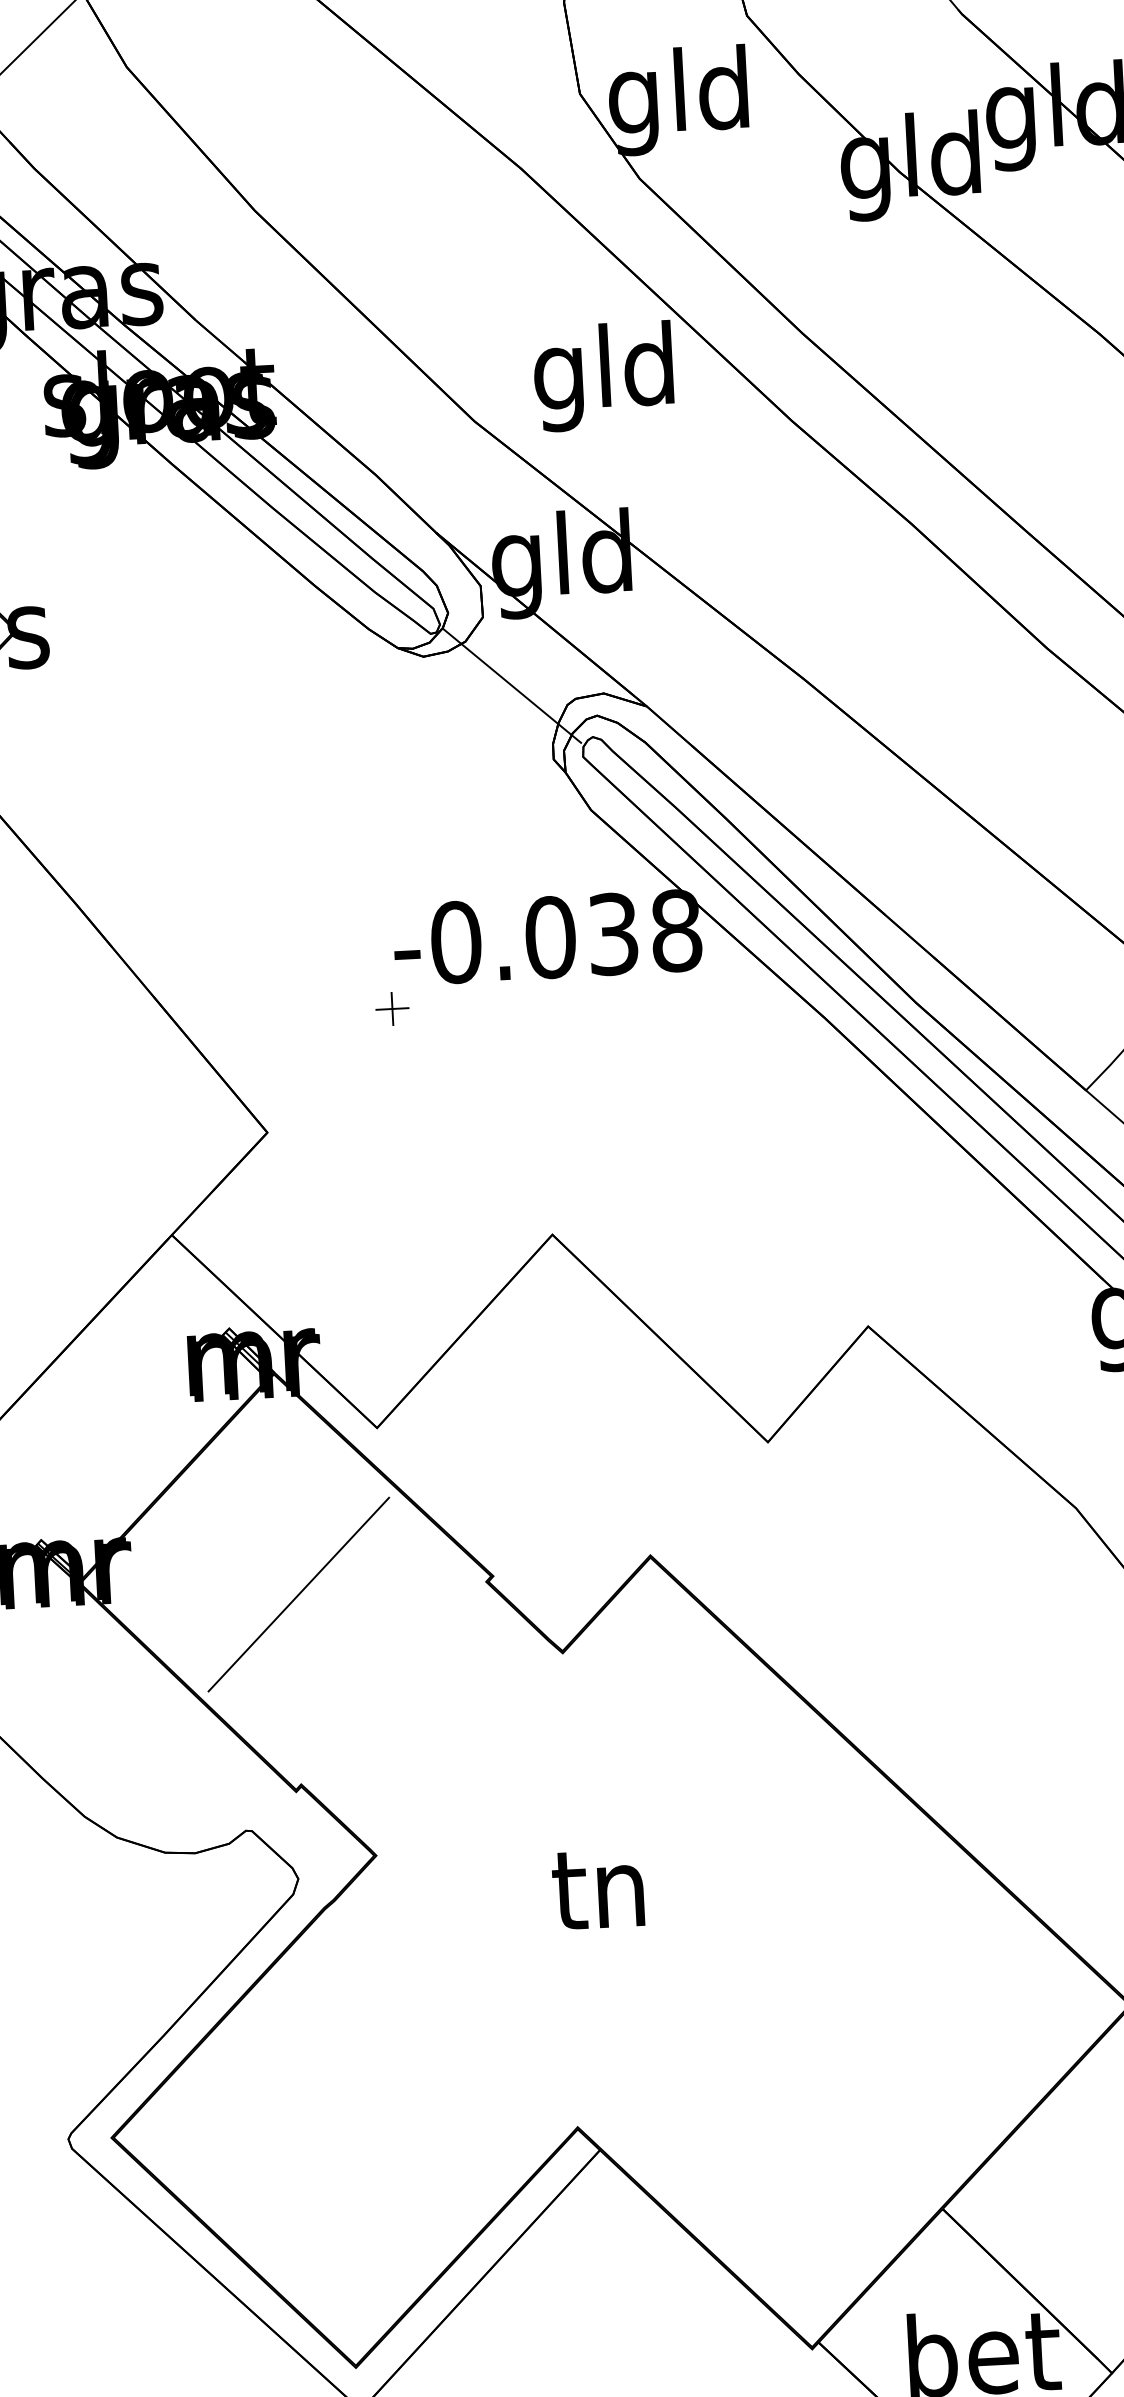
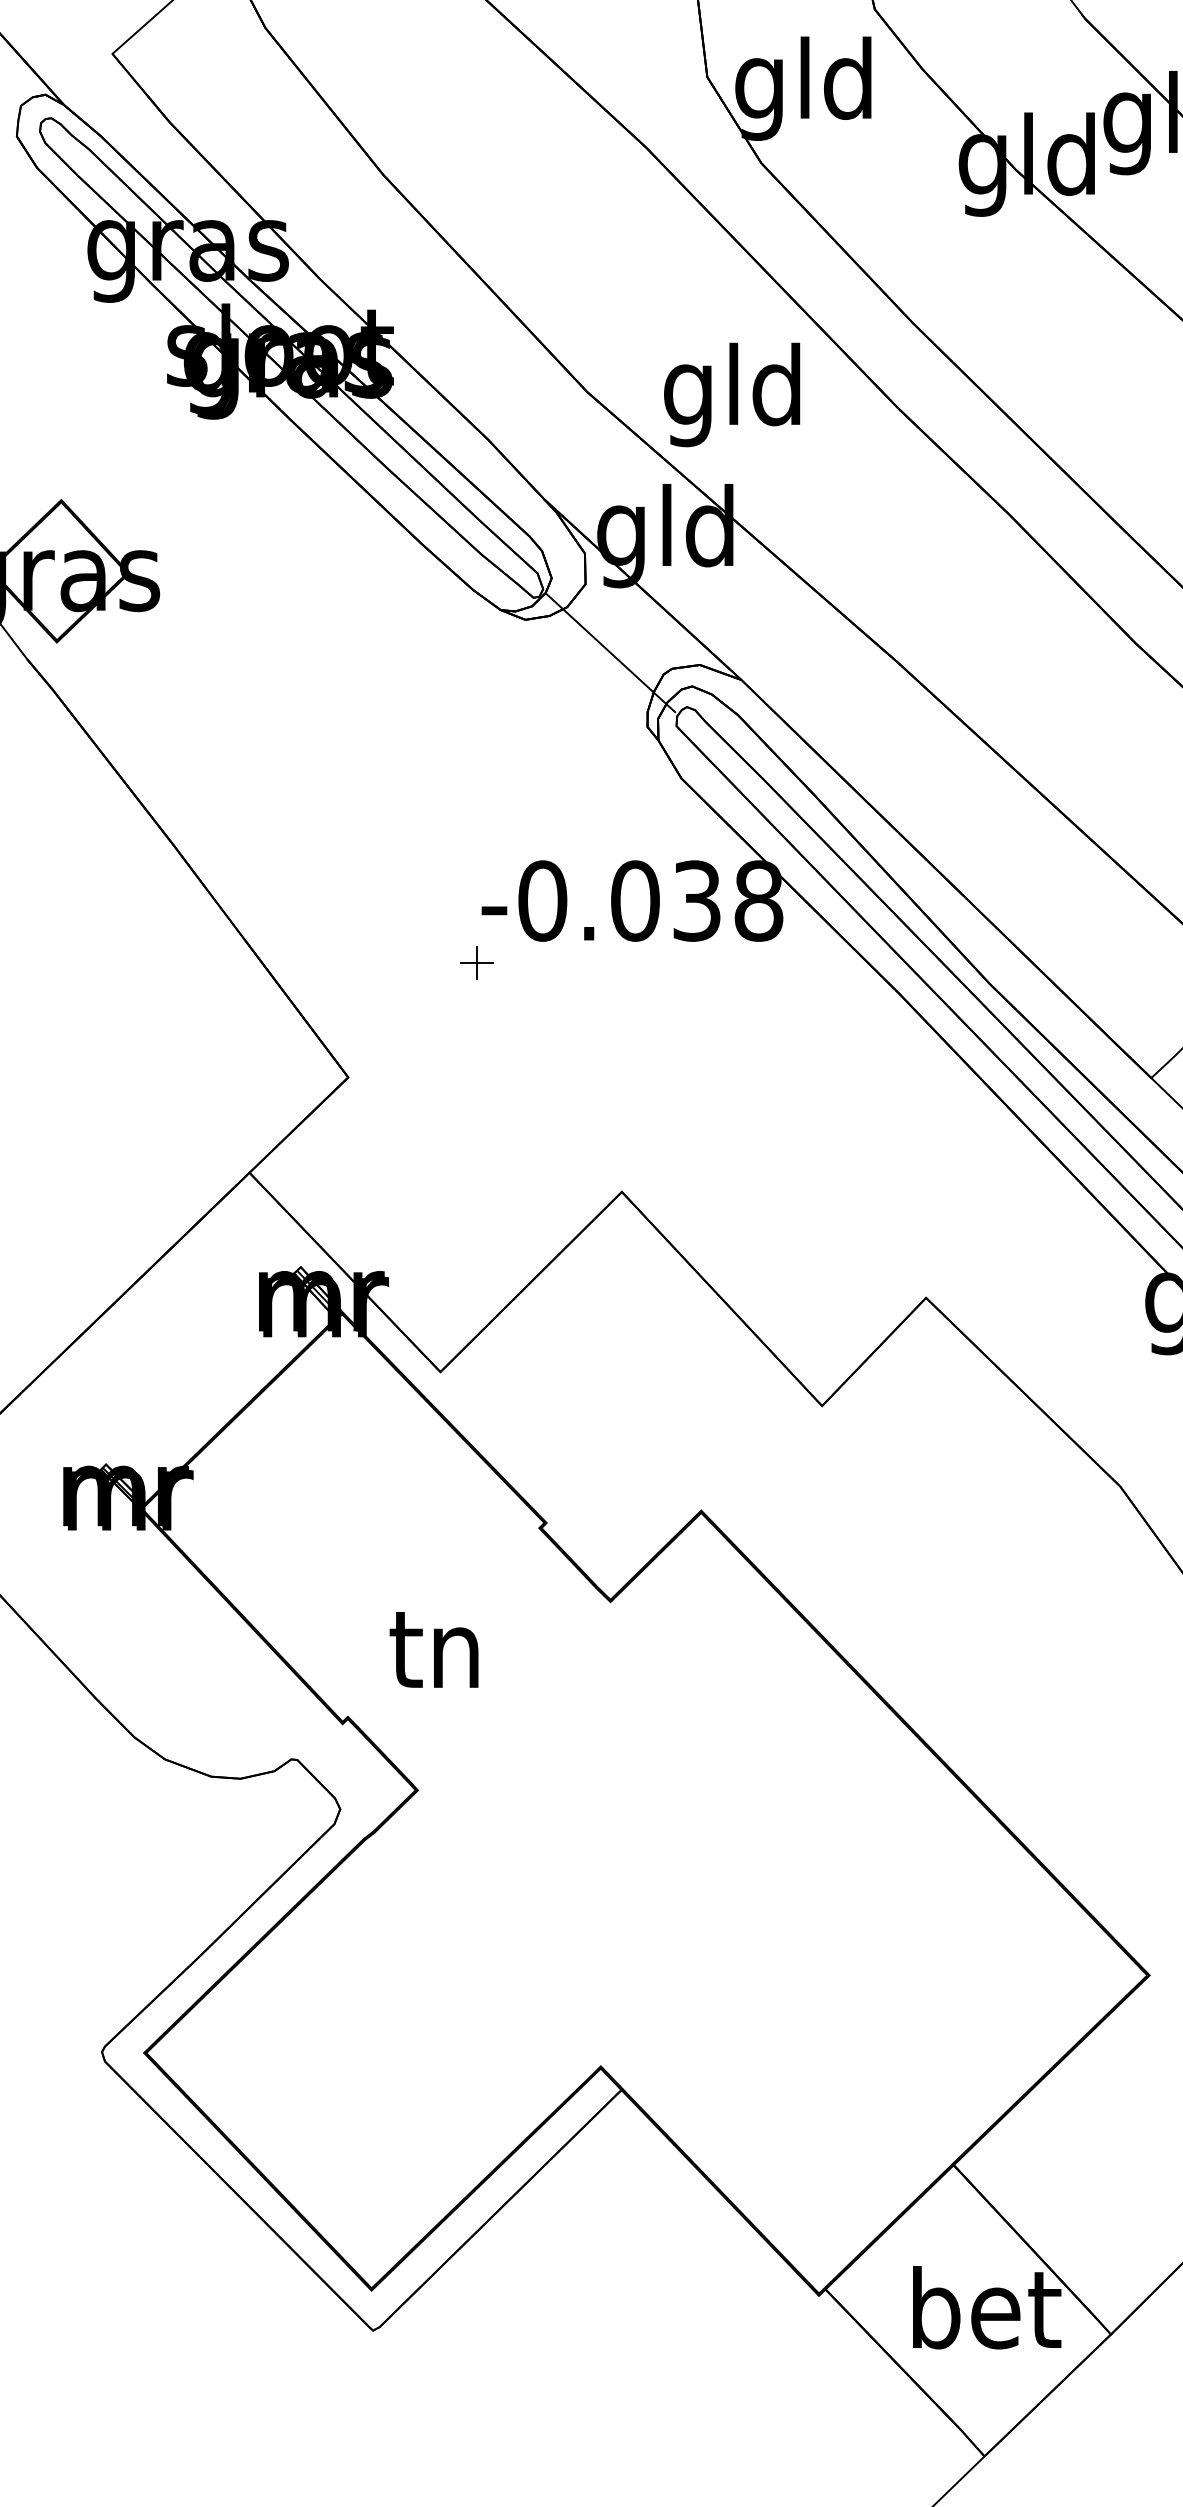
text: (604, 376) -> (732, 394), moved
line: (298, 1594) -> (355, 1530), removed
text: (597, 1889) -> (433, 1649), moved

